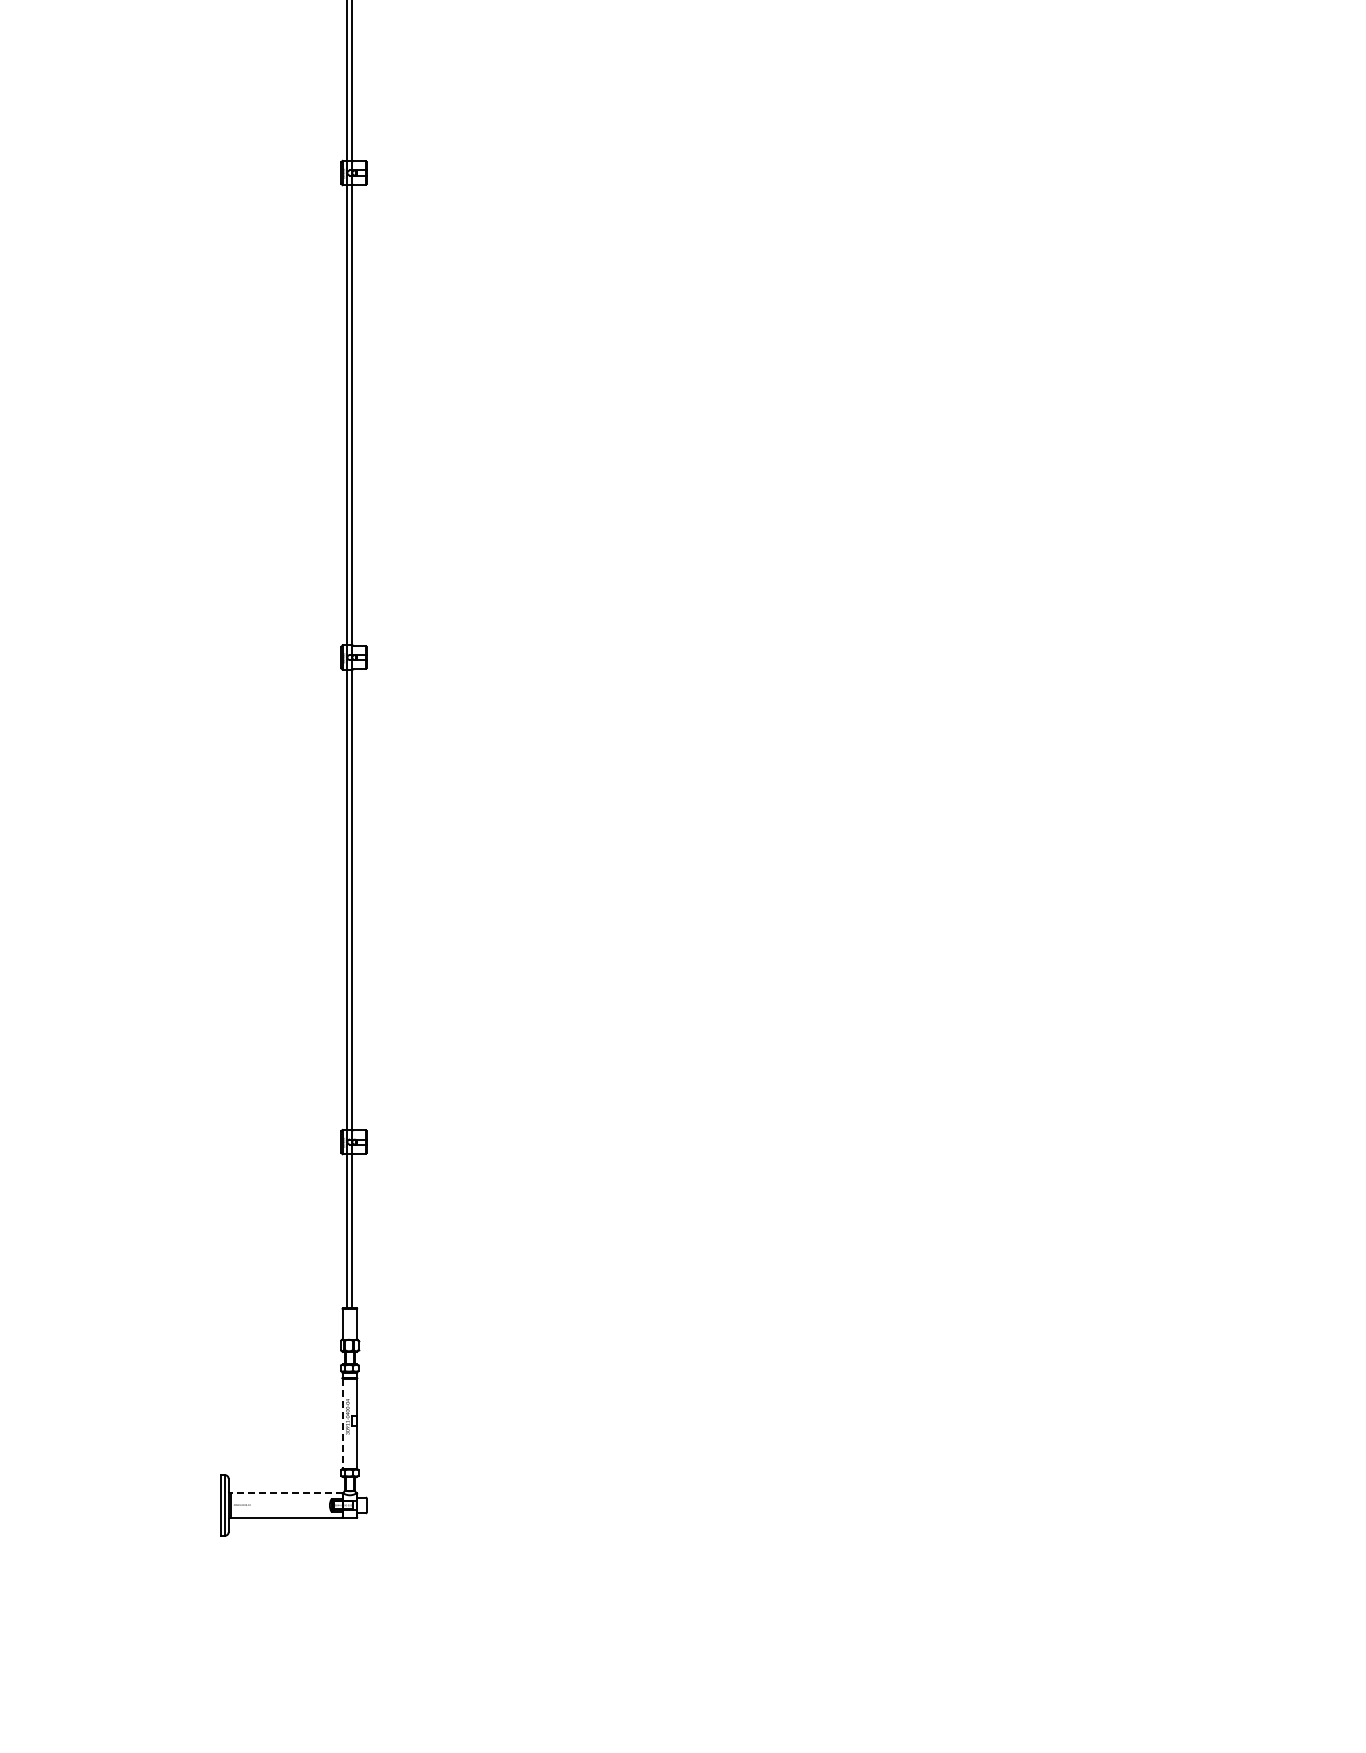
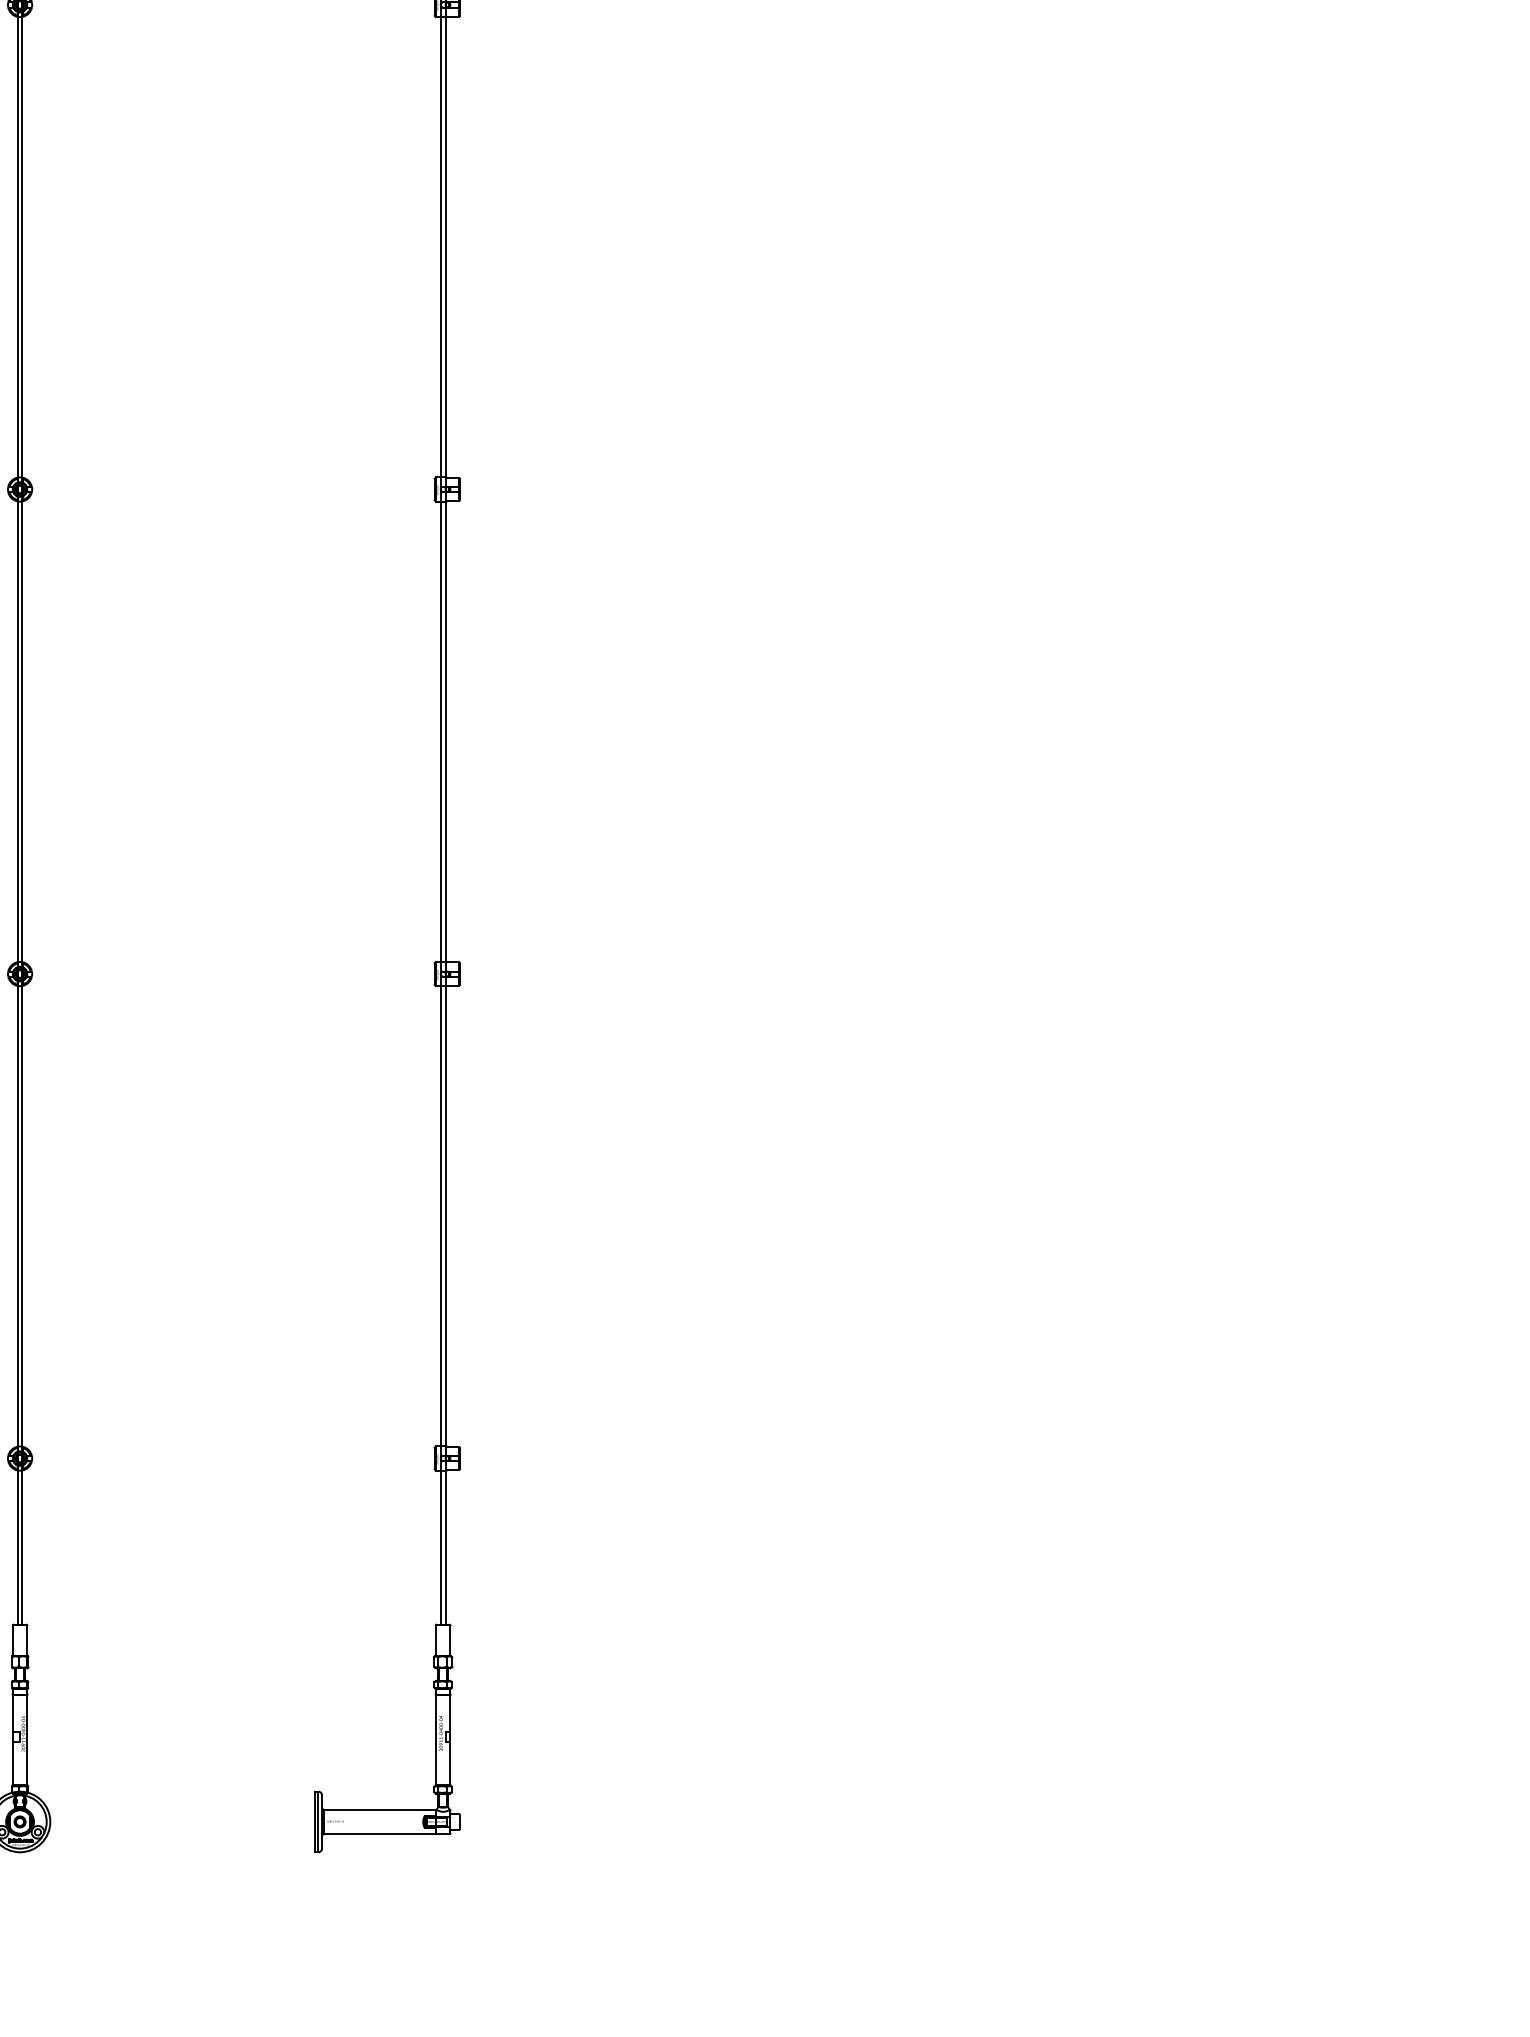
line: (342, 1424) -> (435, 1740), dashed -> solid
line: (286, 1493) -> (379, 1809), dashed -> solid

